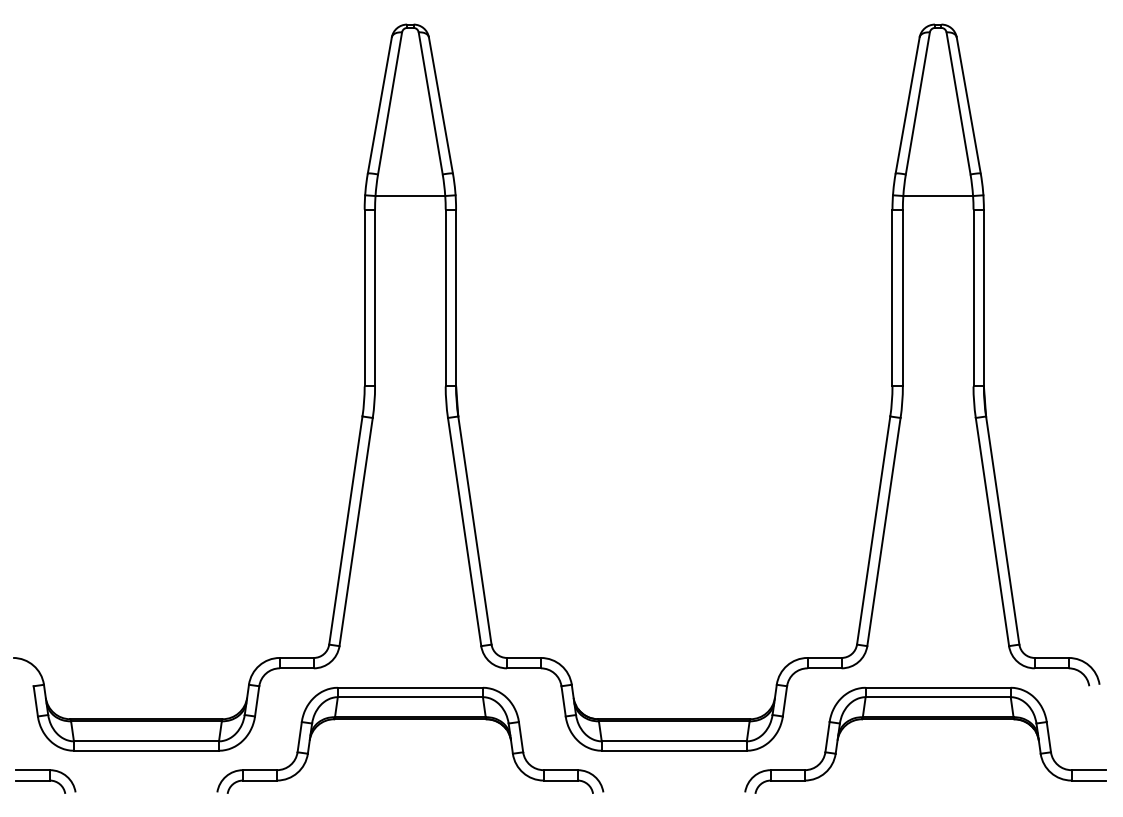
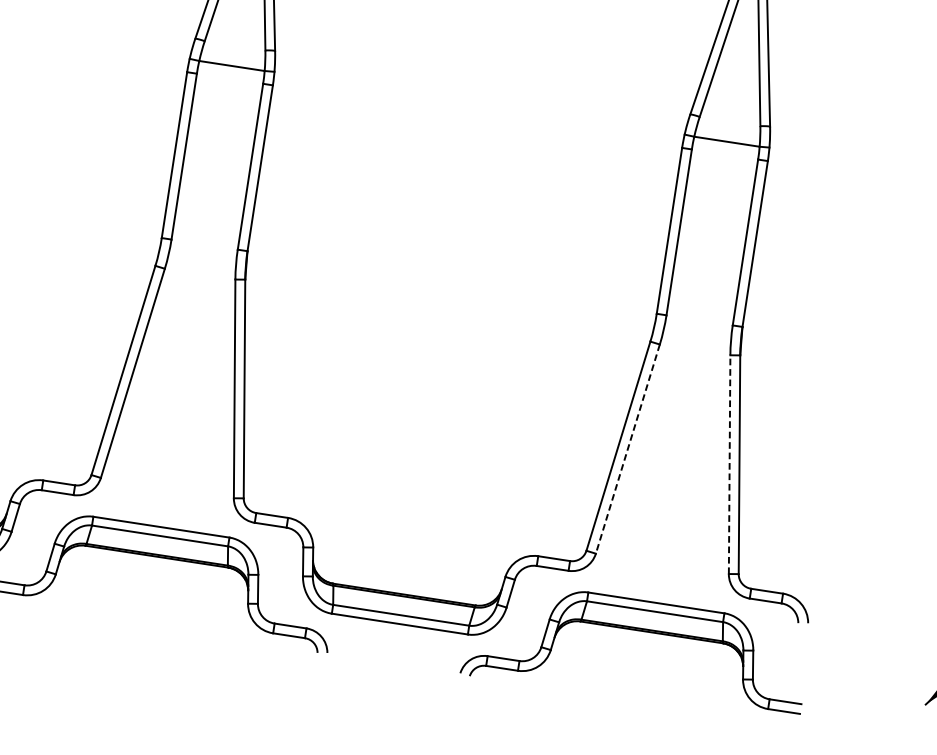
line: (992, 531) -> (729, 464), solid -> dashed
line: (883, 532) -> (627, 449), solid -> dashed

